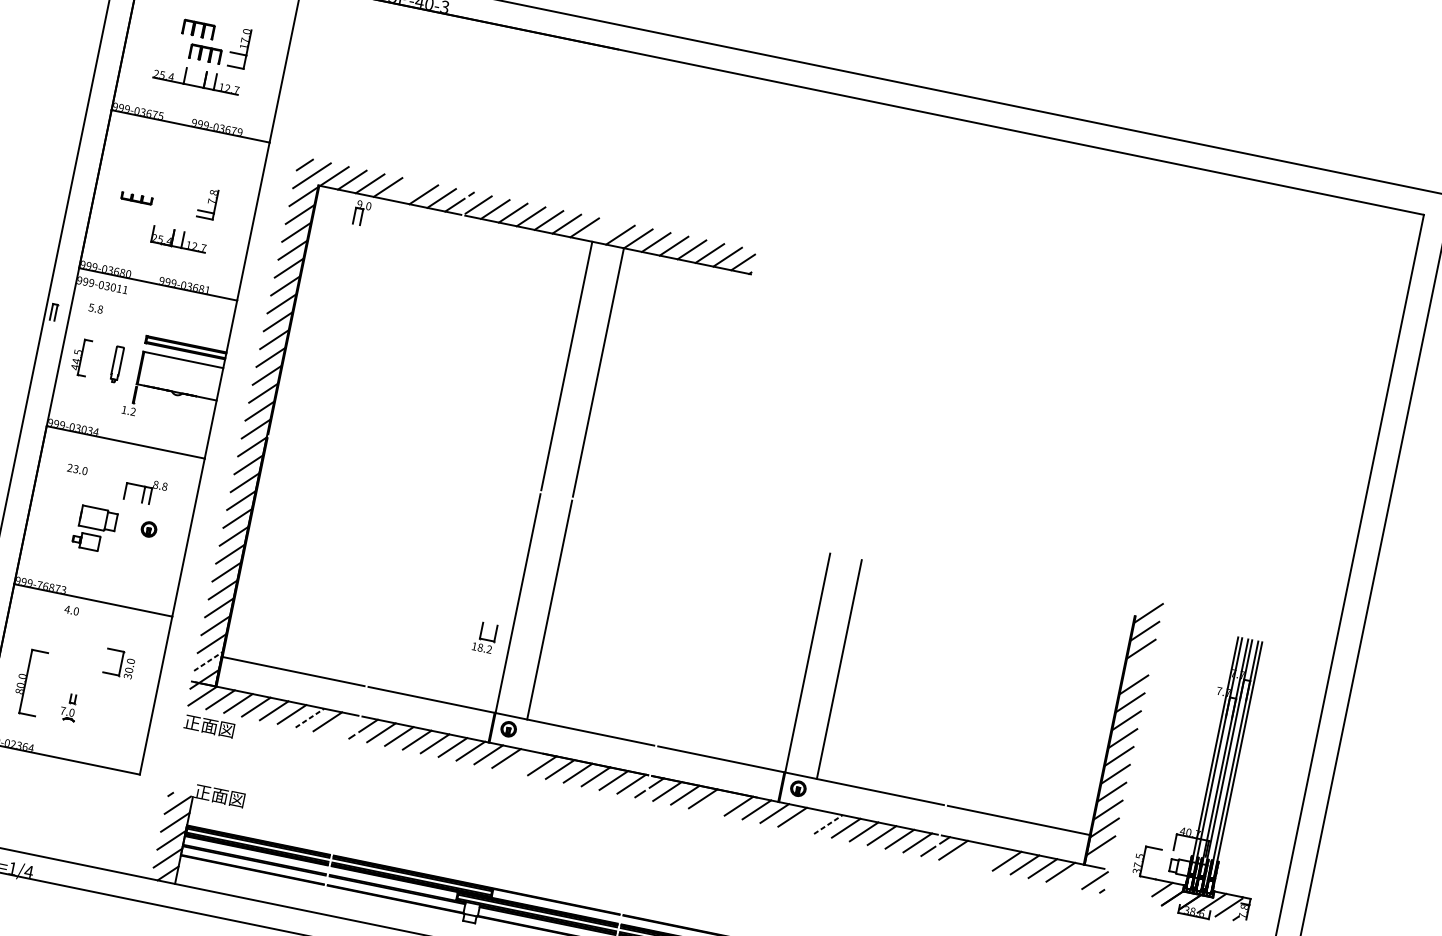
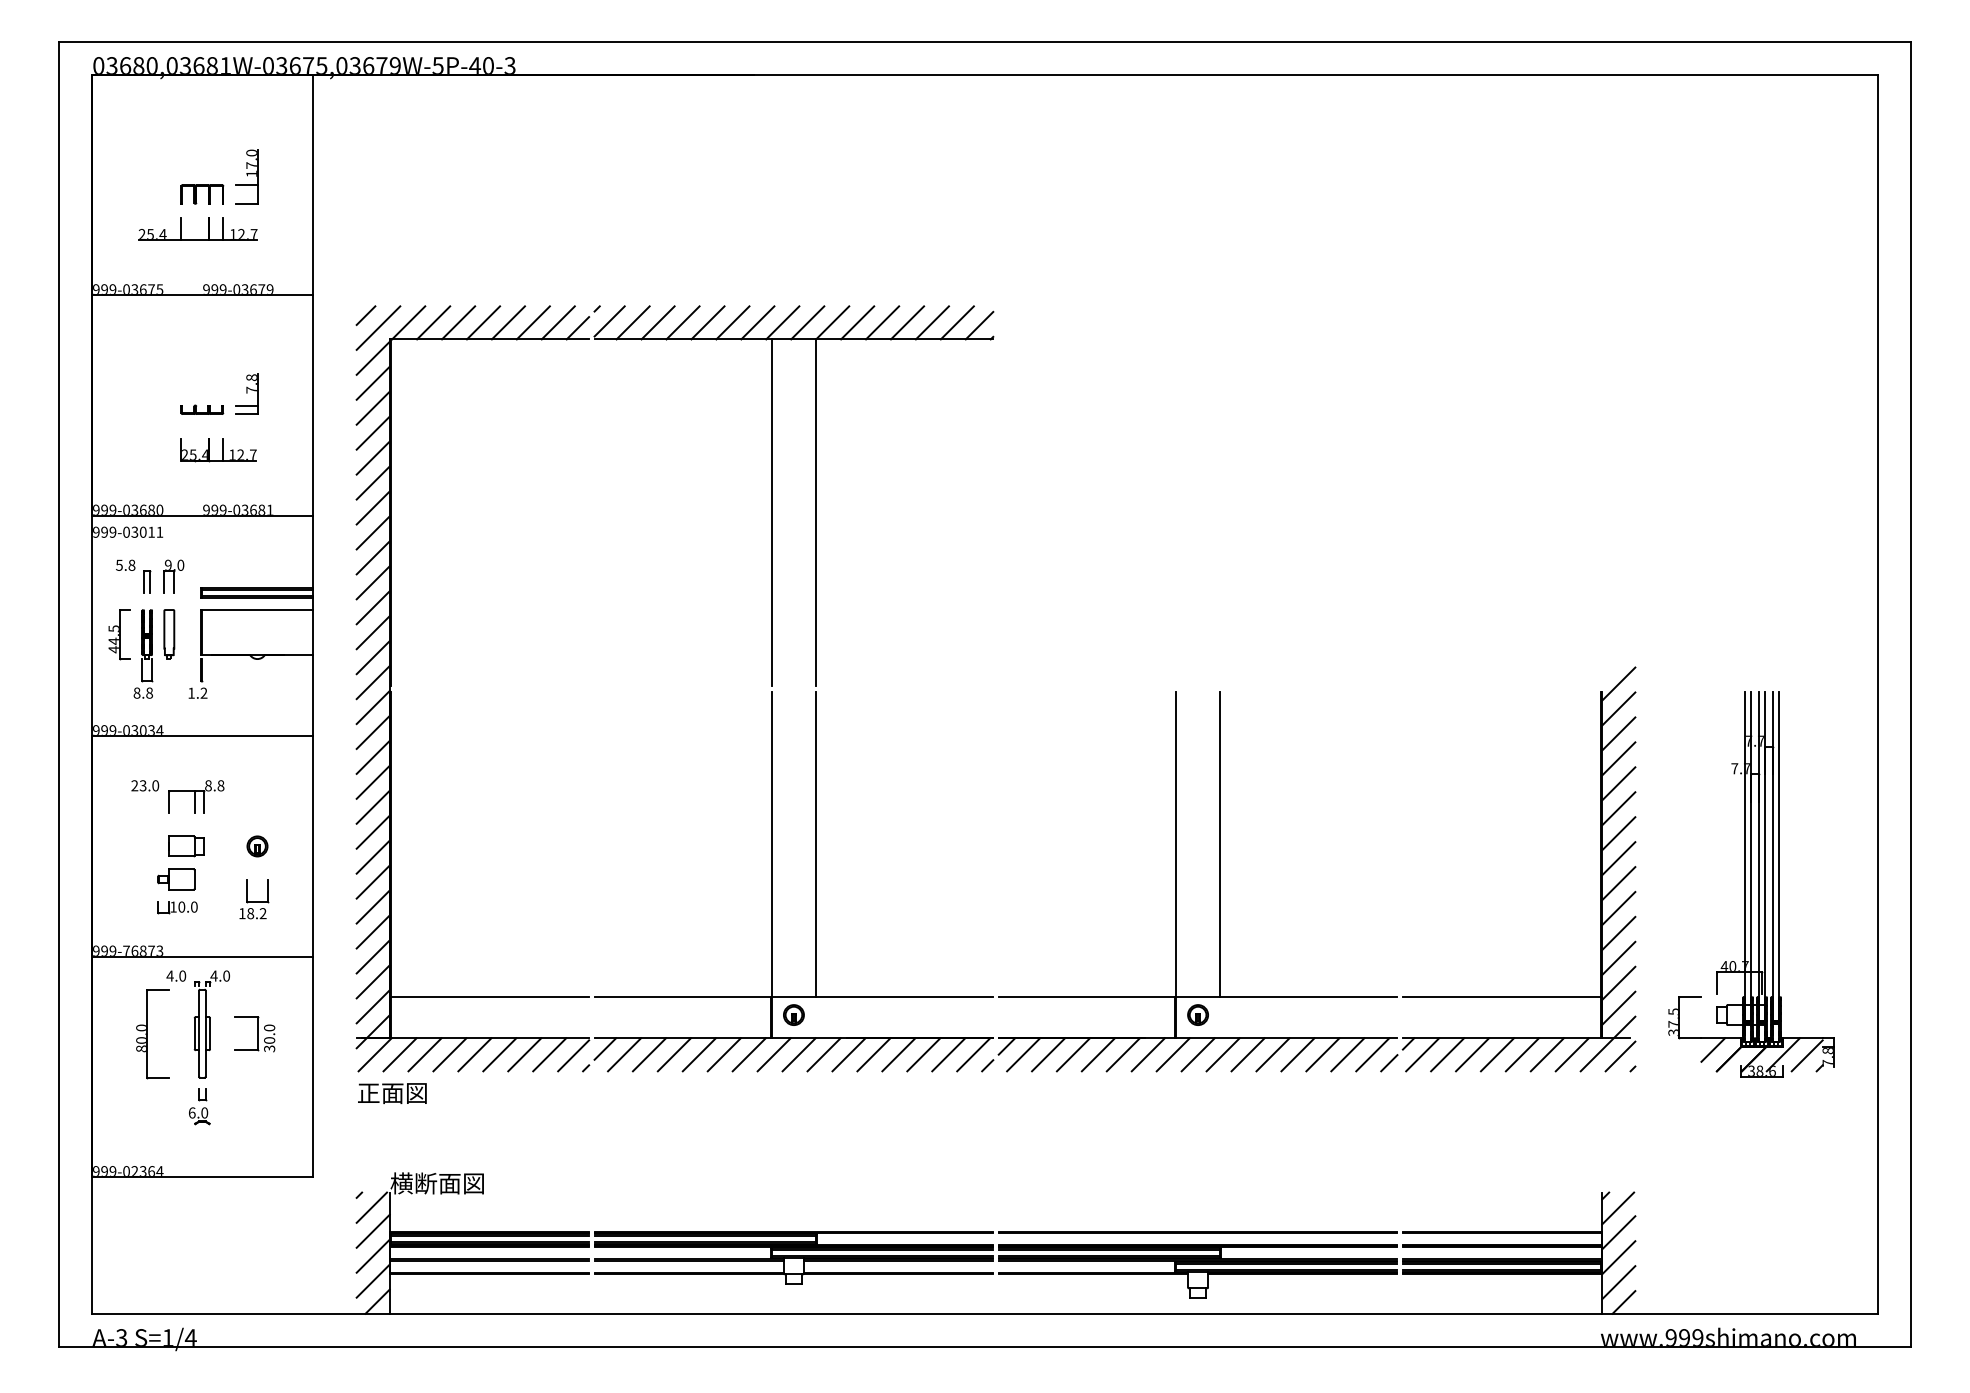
part: (198, 29) -> (186, 163), removed
line: (405, 190) -> (507, 322), added
part: (137, 198) -> (202, 409), moved
part: (361, 213) -> (173, 576), moved
line: (602, 231) -> (782, 322), added
part: (53, 312) -> (147, 581), moved
part: (95, 374) -> (143, 653), added
part: (145, 490) -> (196, 796), moved
part: (98, 519) -> (186, 846), size x0.71
part: (82, 561) -> (177, 907), added
part: (485, 638) -> (254, 899), moved
part: (89, 650) -> (211, 1024), added
line: (208, 661) -> (373, 1006), dashed -> solid
line: (1137, 666) -> (1618, 758), added
part: (29, 682) -> (152, 1034), moved
text: (62, 710) -> (191, 1112), 7.0 -> 6.0
line: (310, 718) -> (525, 1054), dashed -> solid
line: (344, 725) -> (573, 1055), added
line: (524, 761) -> (823, 1054), added
text: (227, 797) -> (436, 1183), 正面図 -> 横断面図
line: (720, 802) -> (1097, 1054), added
line: (810, 820) -> (1222, 1054), added
line: (828, 824) -> (1248, 1054), dashed -> solid
line: (971, 853) -> (1447, 1054), added
line: (989, 857) -> (1472, 1054), added
line: (1087, 869) -> (1607, 1043), added

